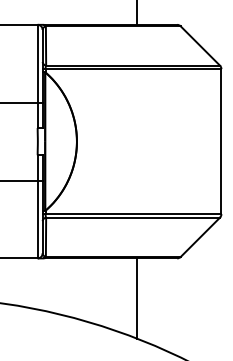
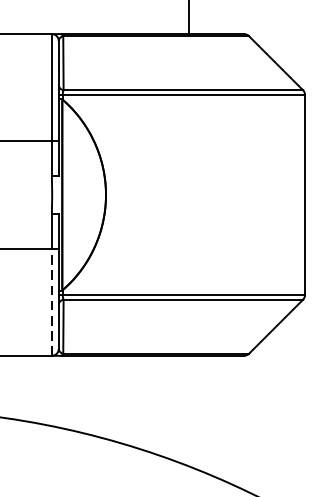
line: (37, 219) -> (51, 302), solid -> dashed
line: (137, 298) -> (189, 411), removed

